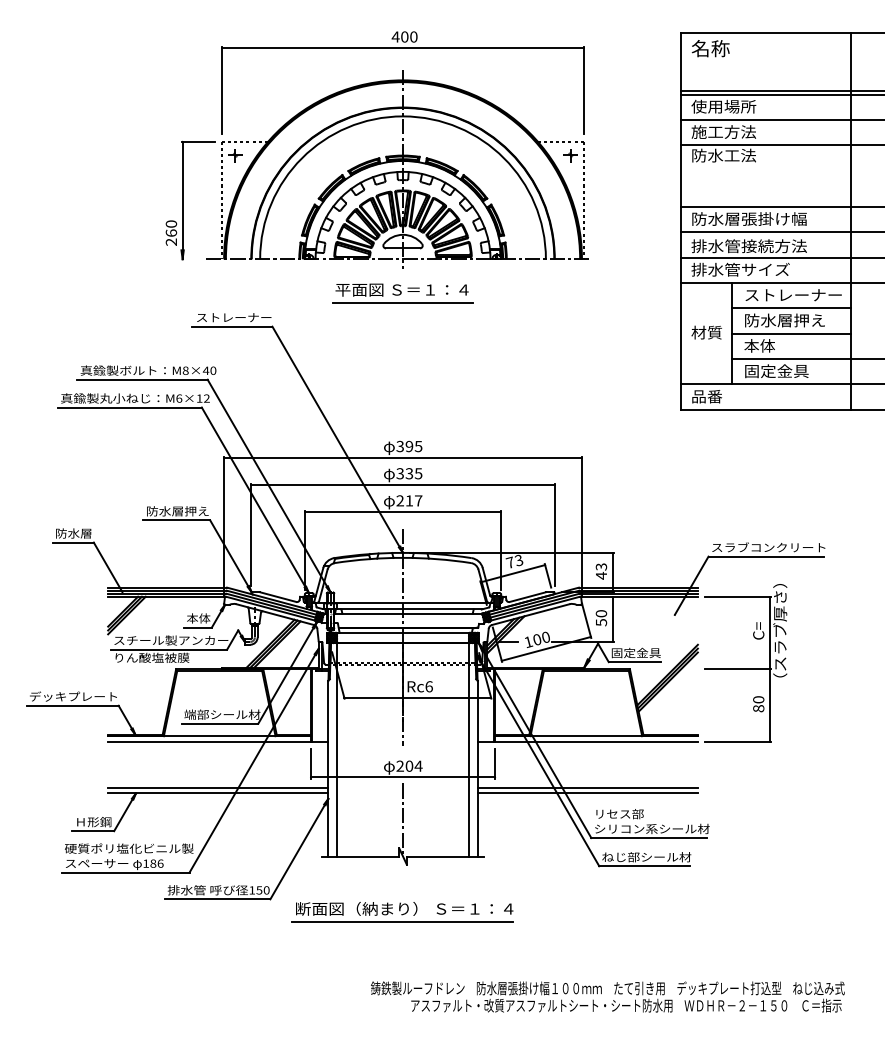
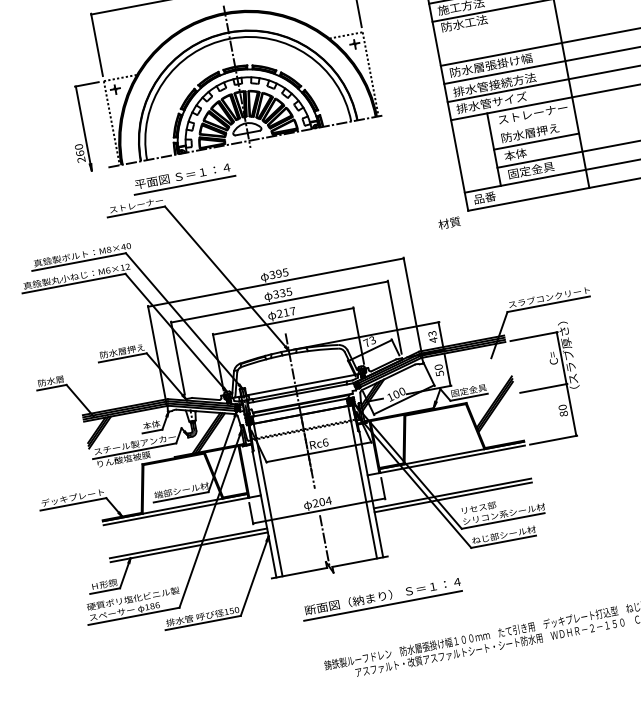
part: (402, 293) -> (183, 178), moved
line: (790, 308) -> (532, 123), removed
text: (706, 332) -> (449, 223), moved
part: (402, 912) -> (381, 598), moved

